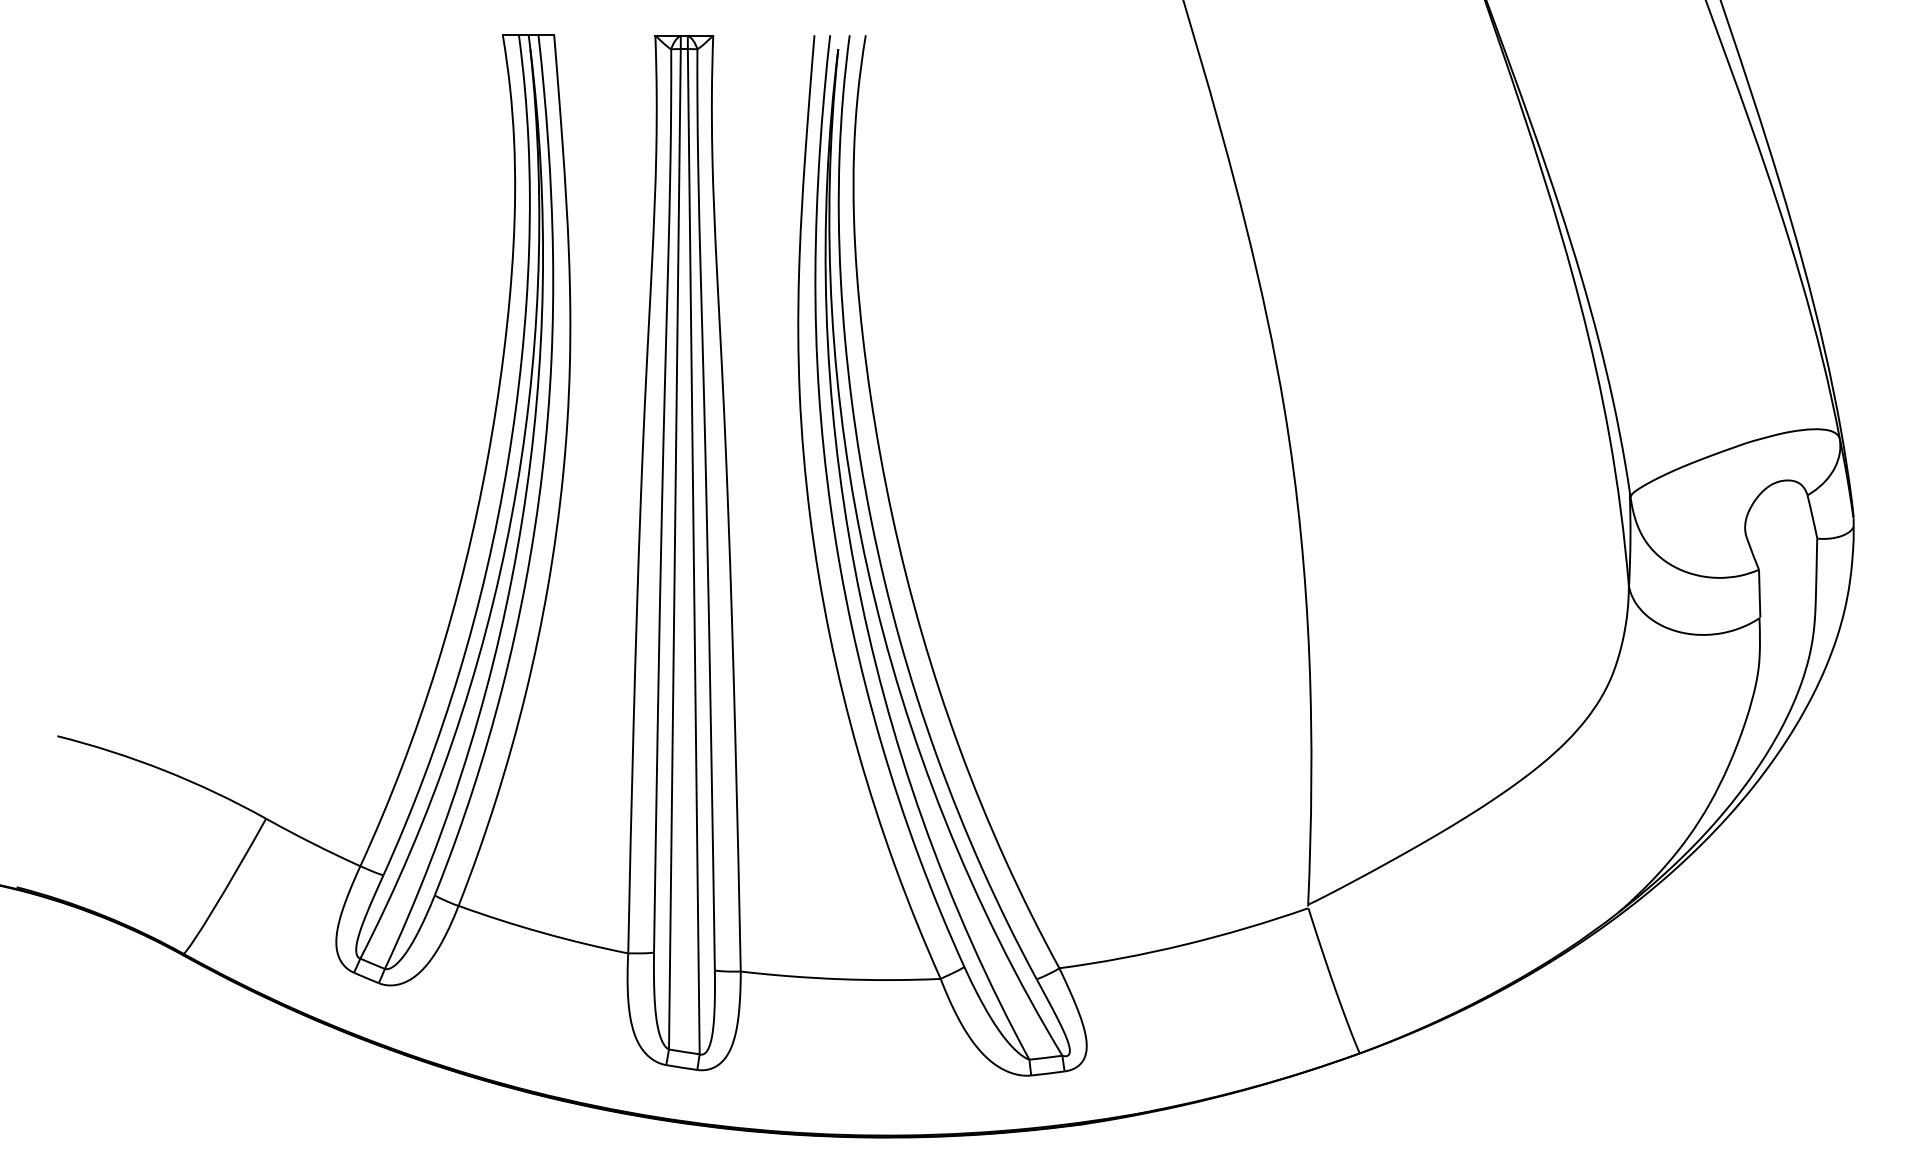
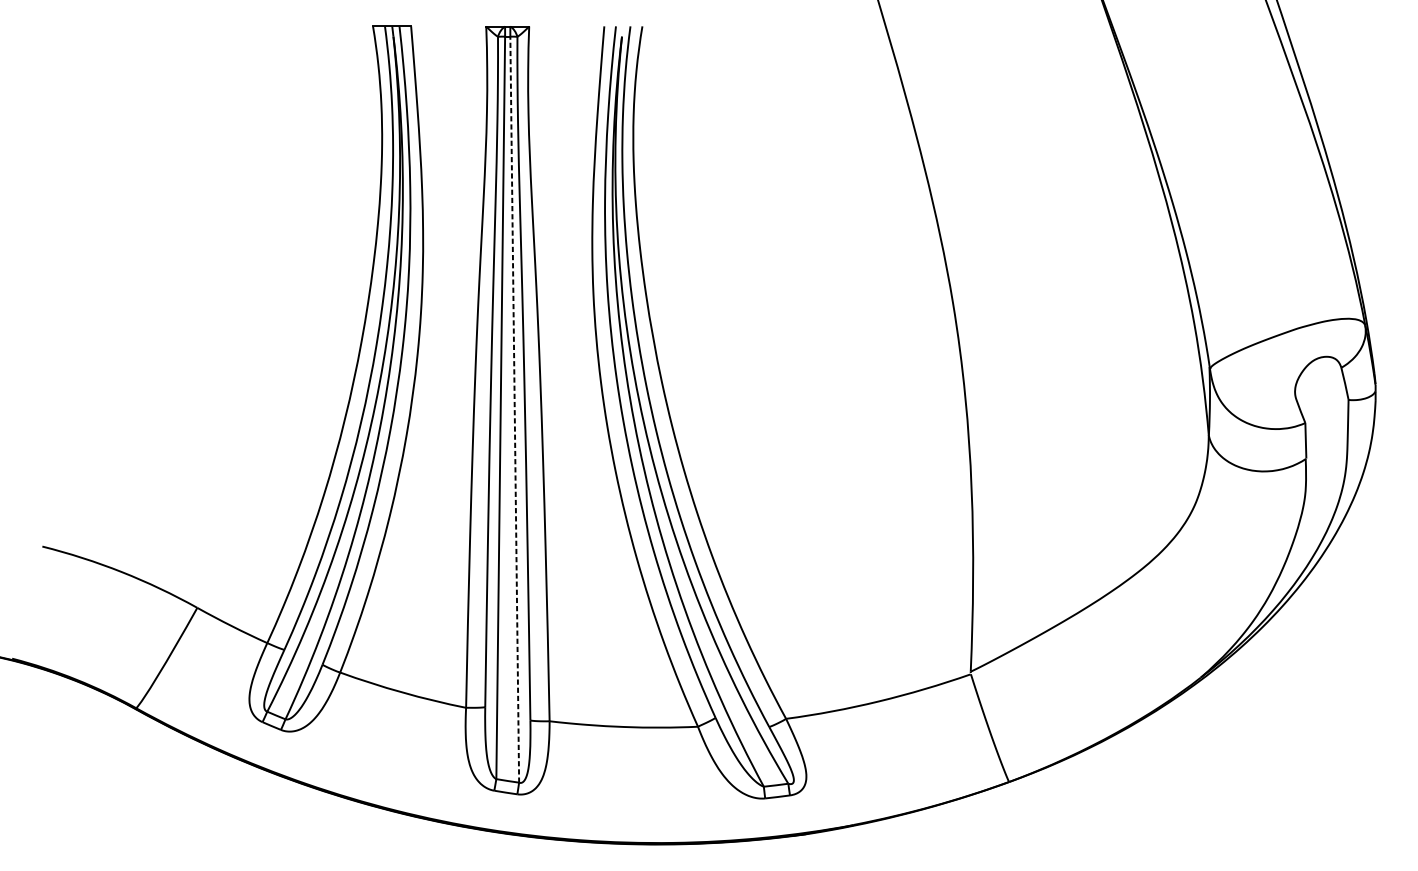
line: (693, 551) -> (514, 409), solid -> dashed

